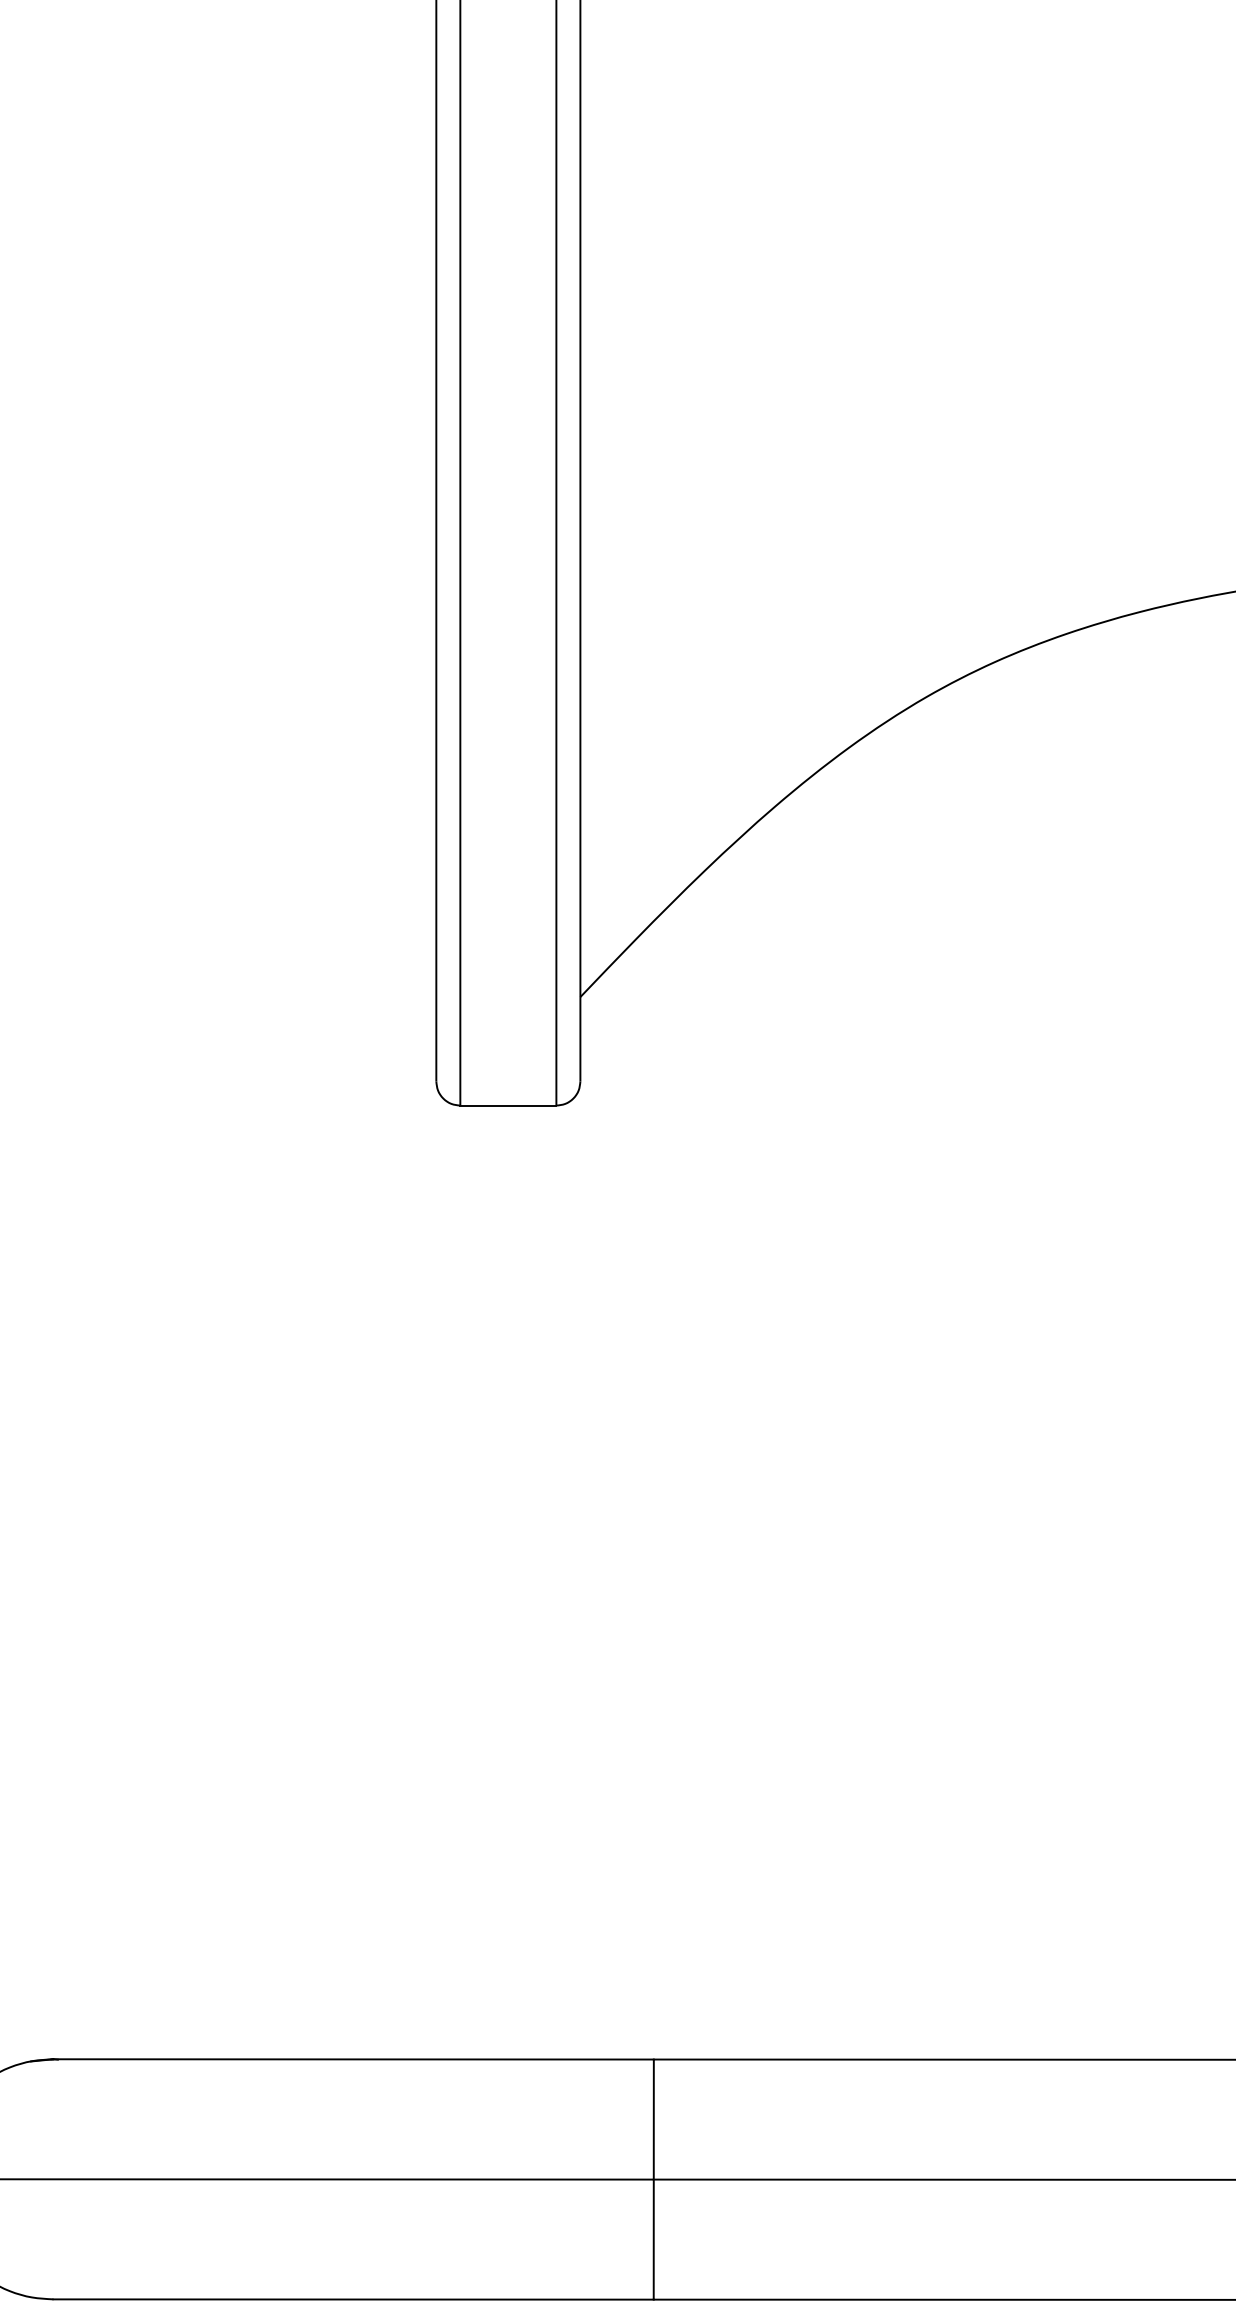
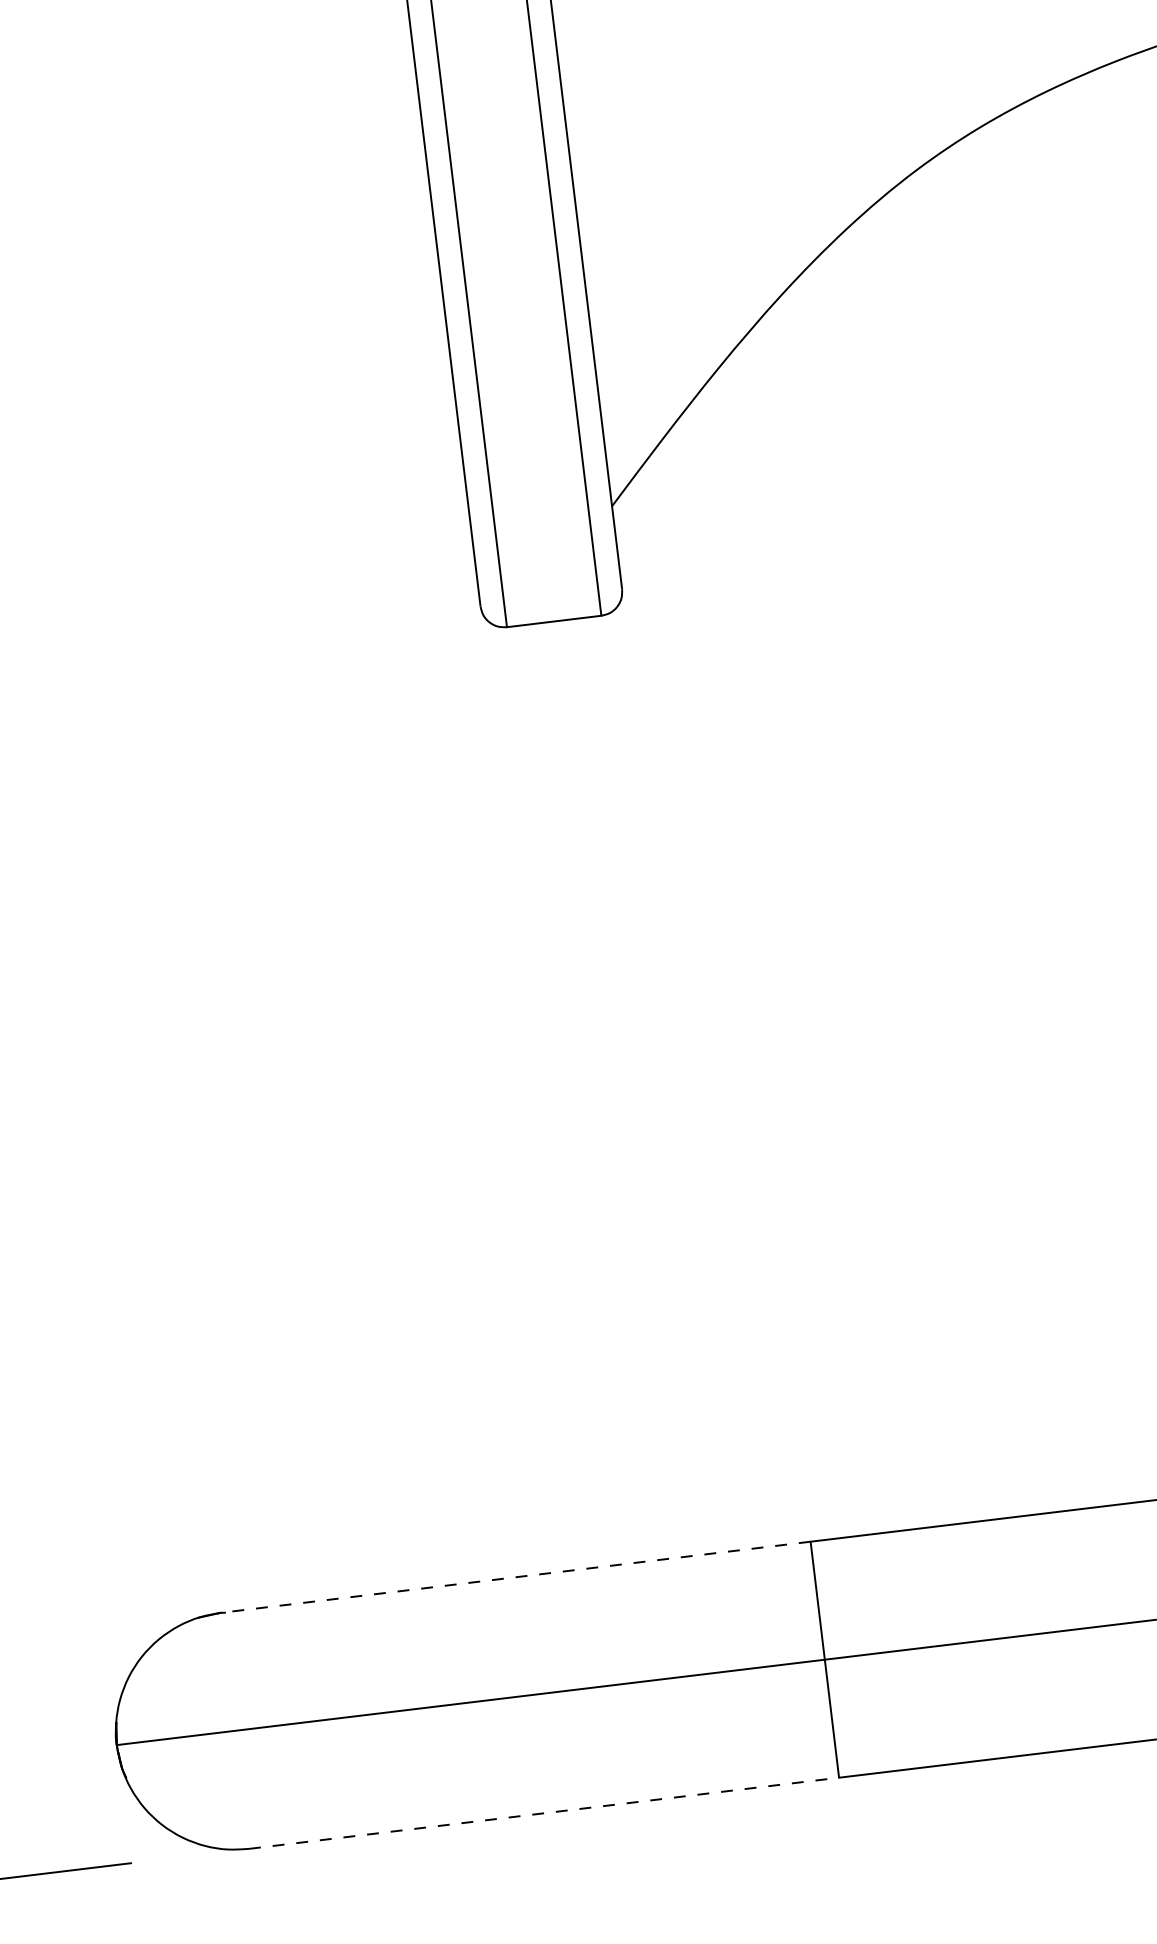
line: (353, 2059) -> (515, 1577), solid -> dashed
line: (354, 2299) -> (544, 1813), solid -> dashed

